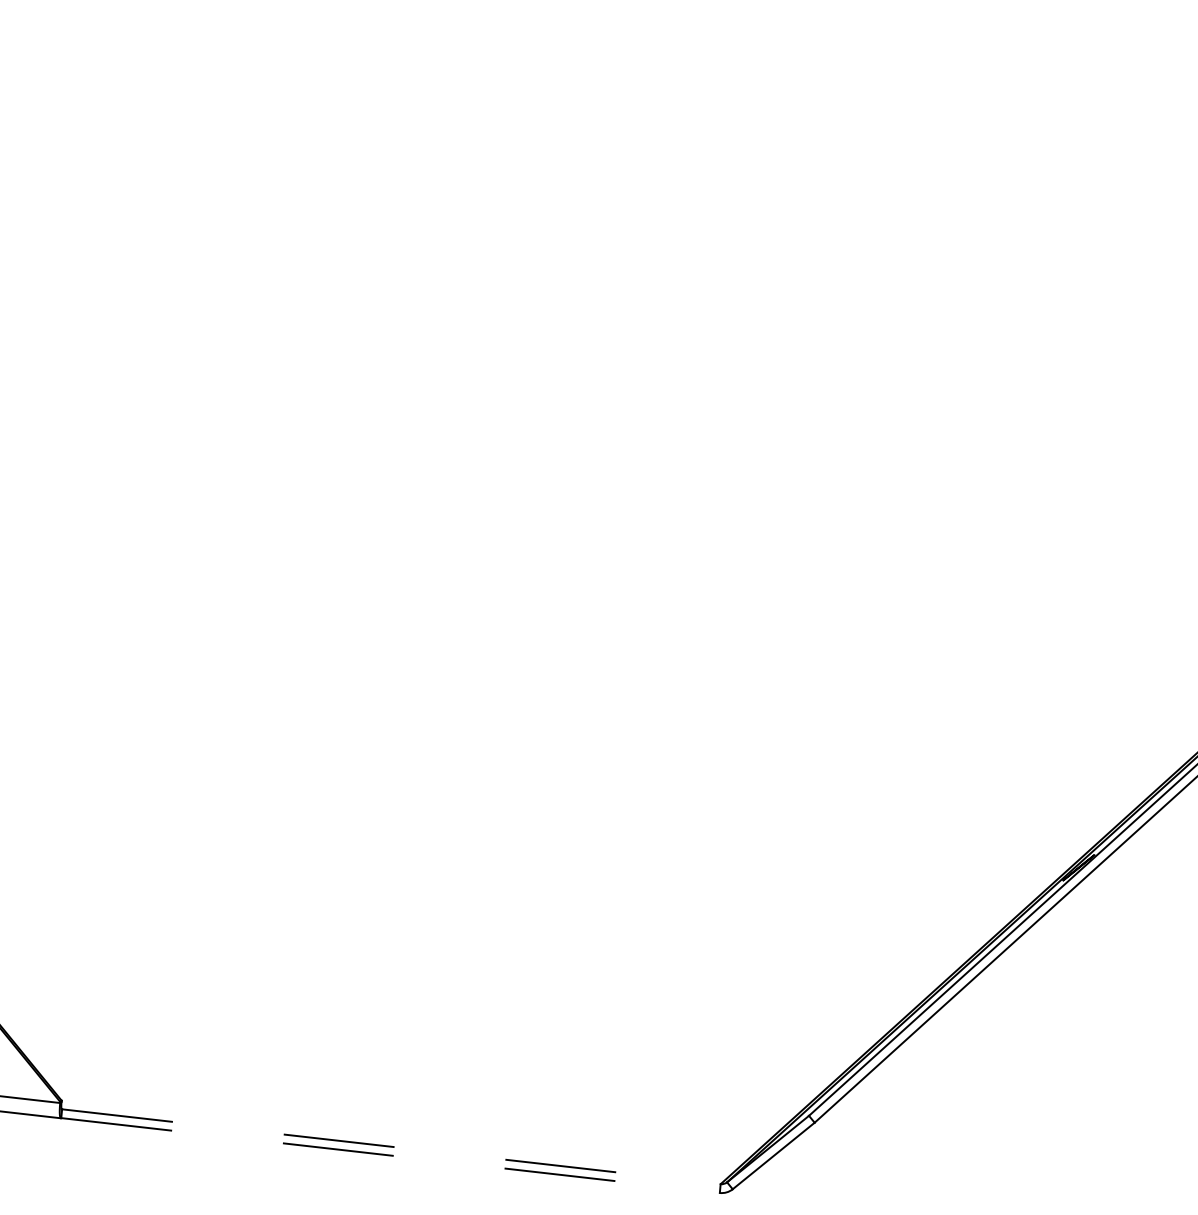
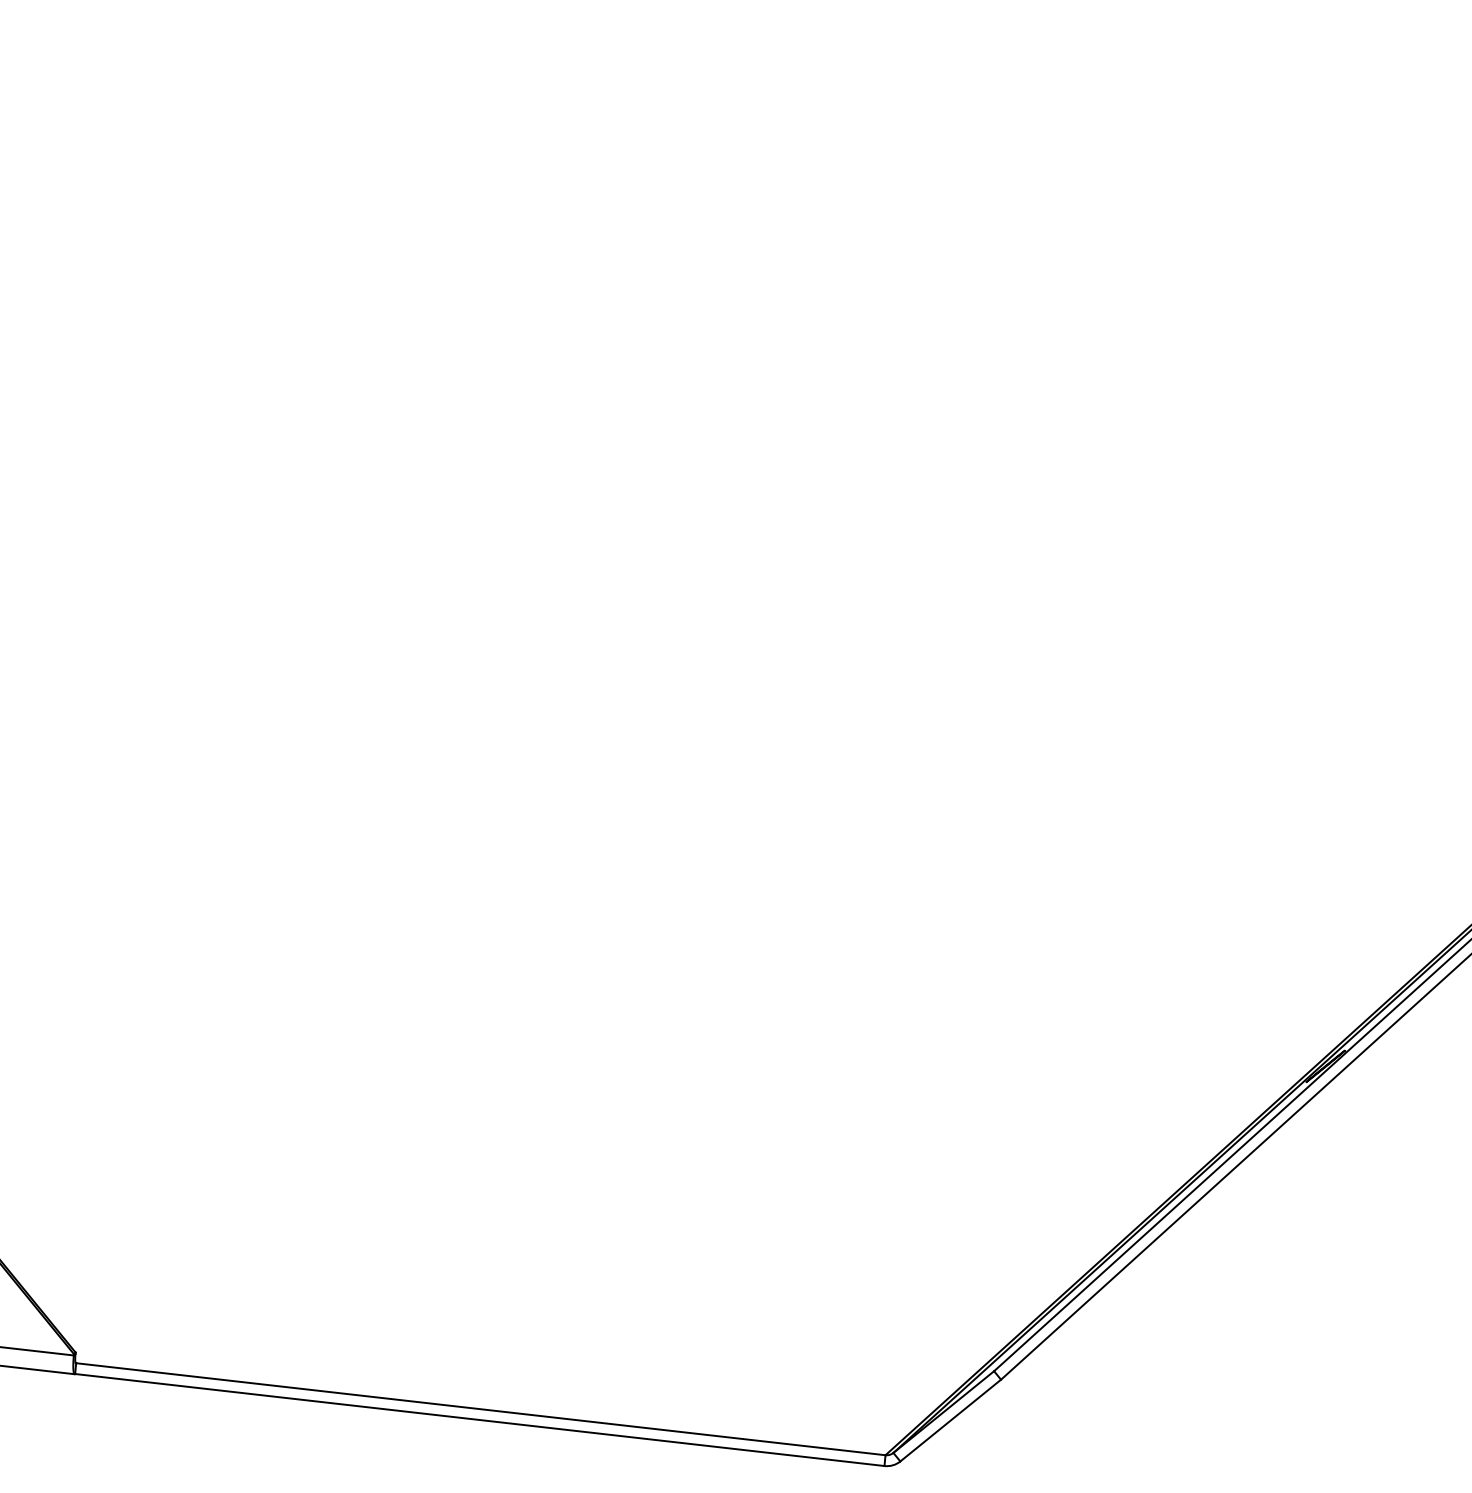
line: (391, 1146) -> (481, 1409), dashed -> solid
line: (391, 1155) -> (480, 1420), dashed -> solid

